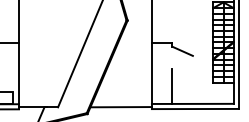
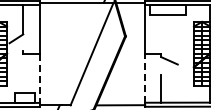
line: (152, 72) -> (145, 77), solid -> dashed
line: (18, 73) -> (39, 78), solid -> dashed

